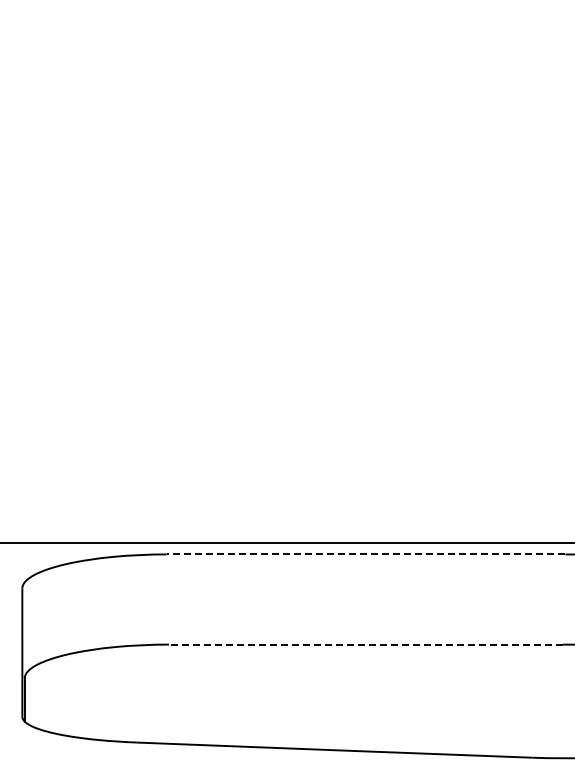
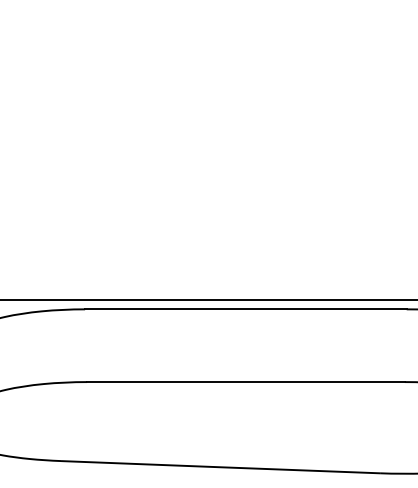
line: (365, 554) -> (245, 309), dashed -> solid
line: (365, 644) -> (245, 381), dashed -> solid

